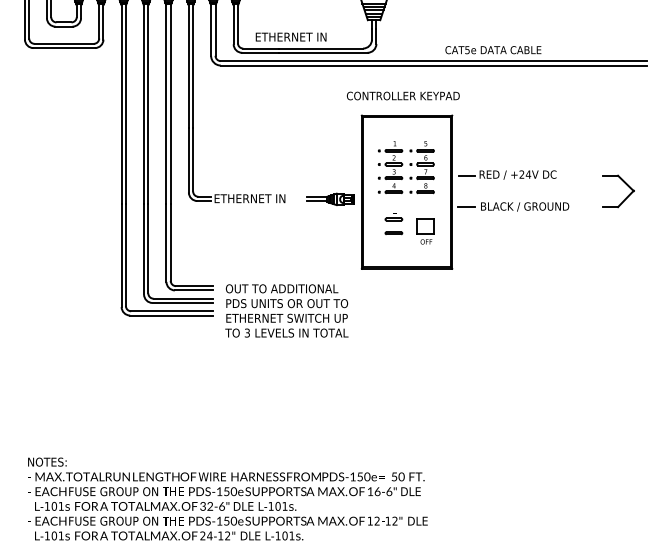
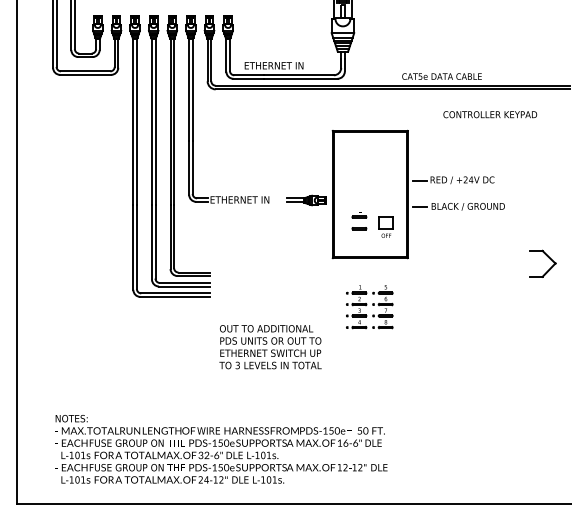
text: (403, 95) -> (490, 114), moved
part: (406, 168) -> (369, 307), moved
part: (624, 183) -> (547, 257), moved
text: (286, 311) -> (270, 347), moved

